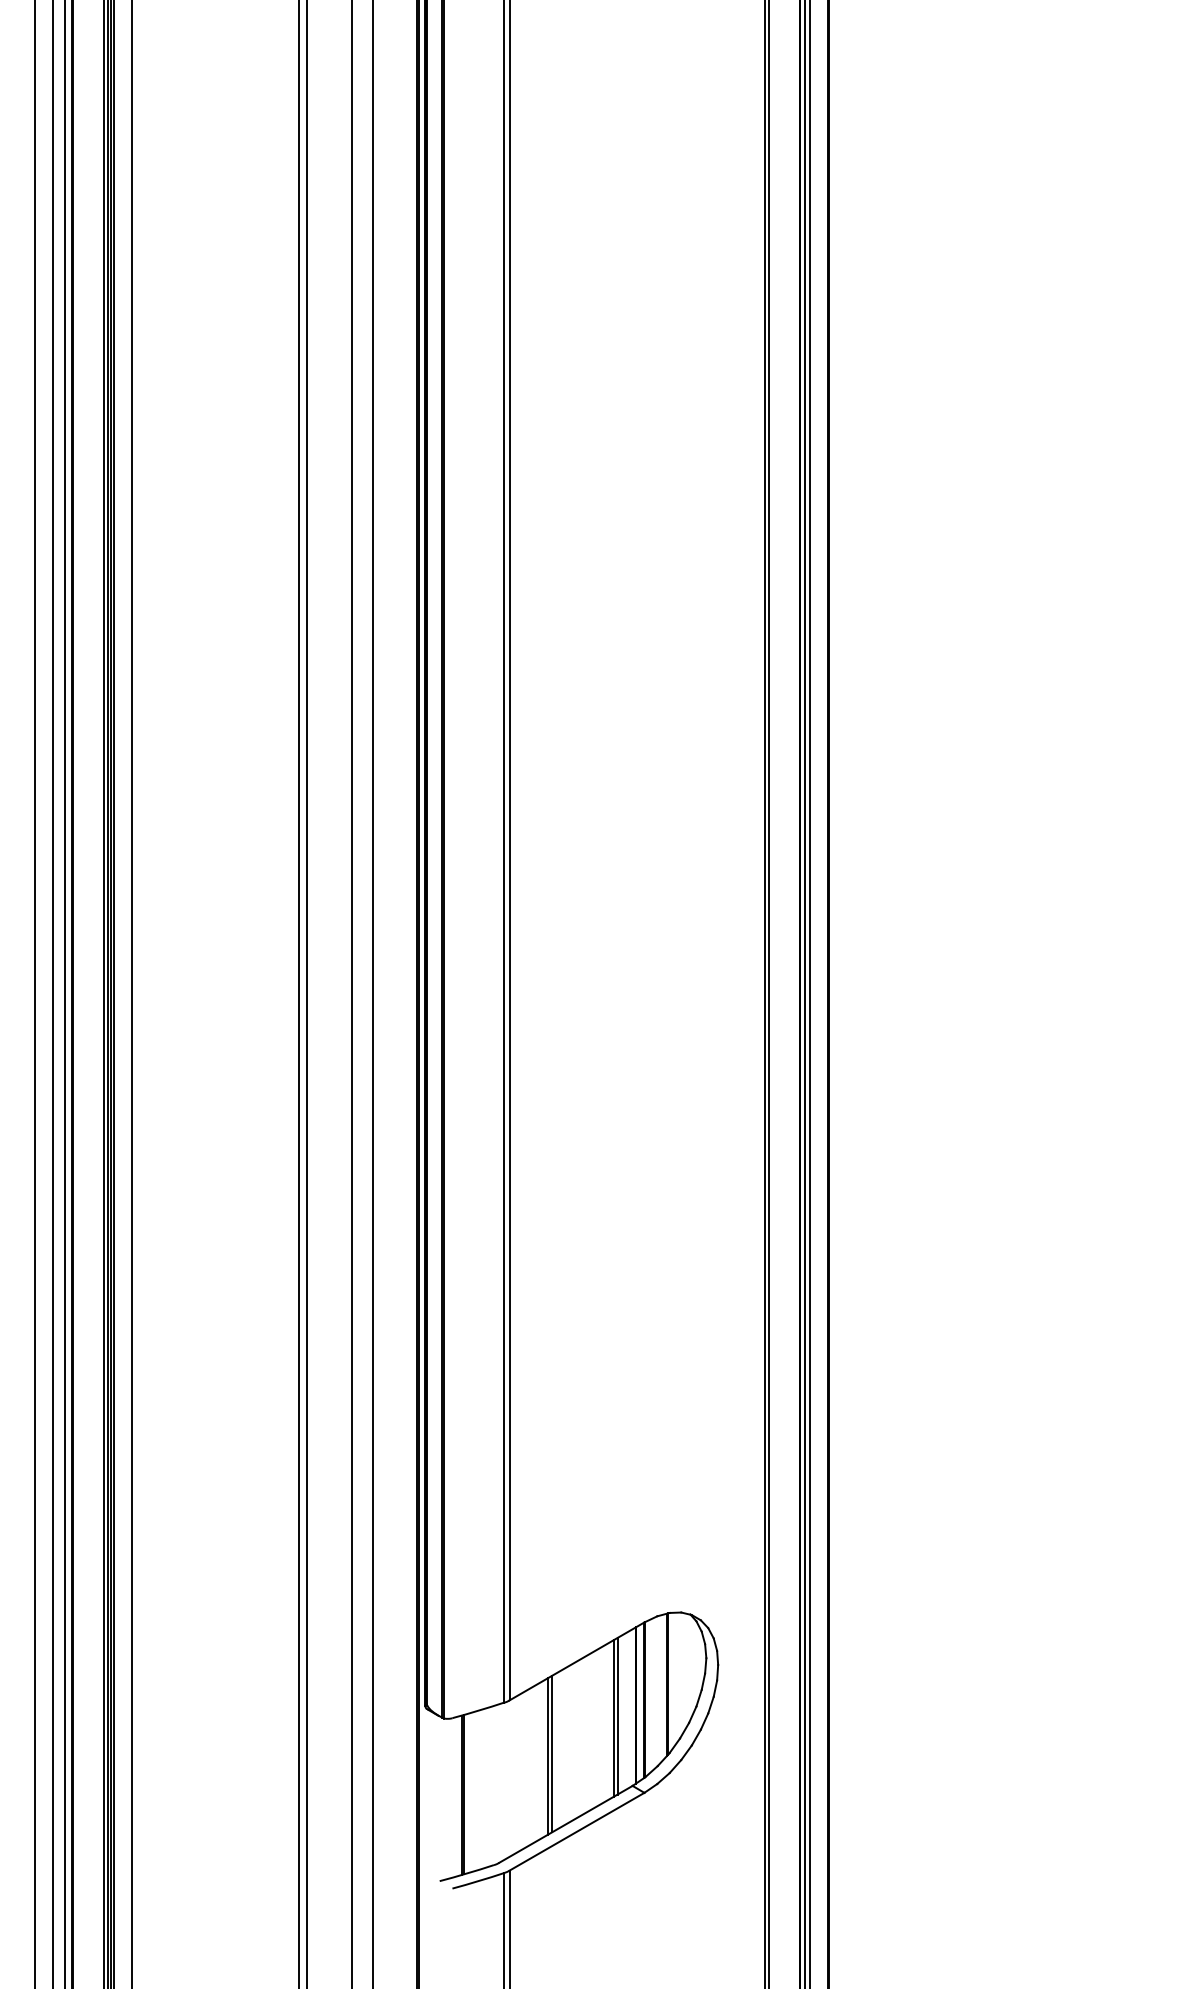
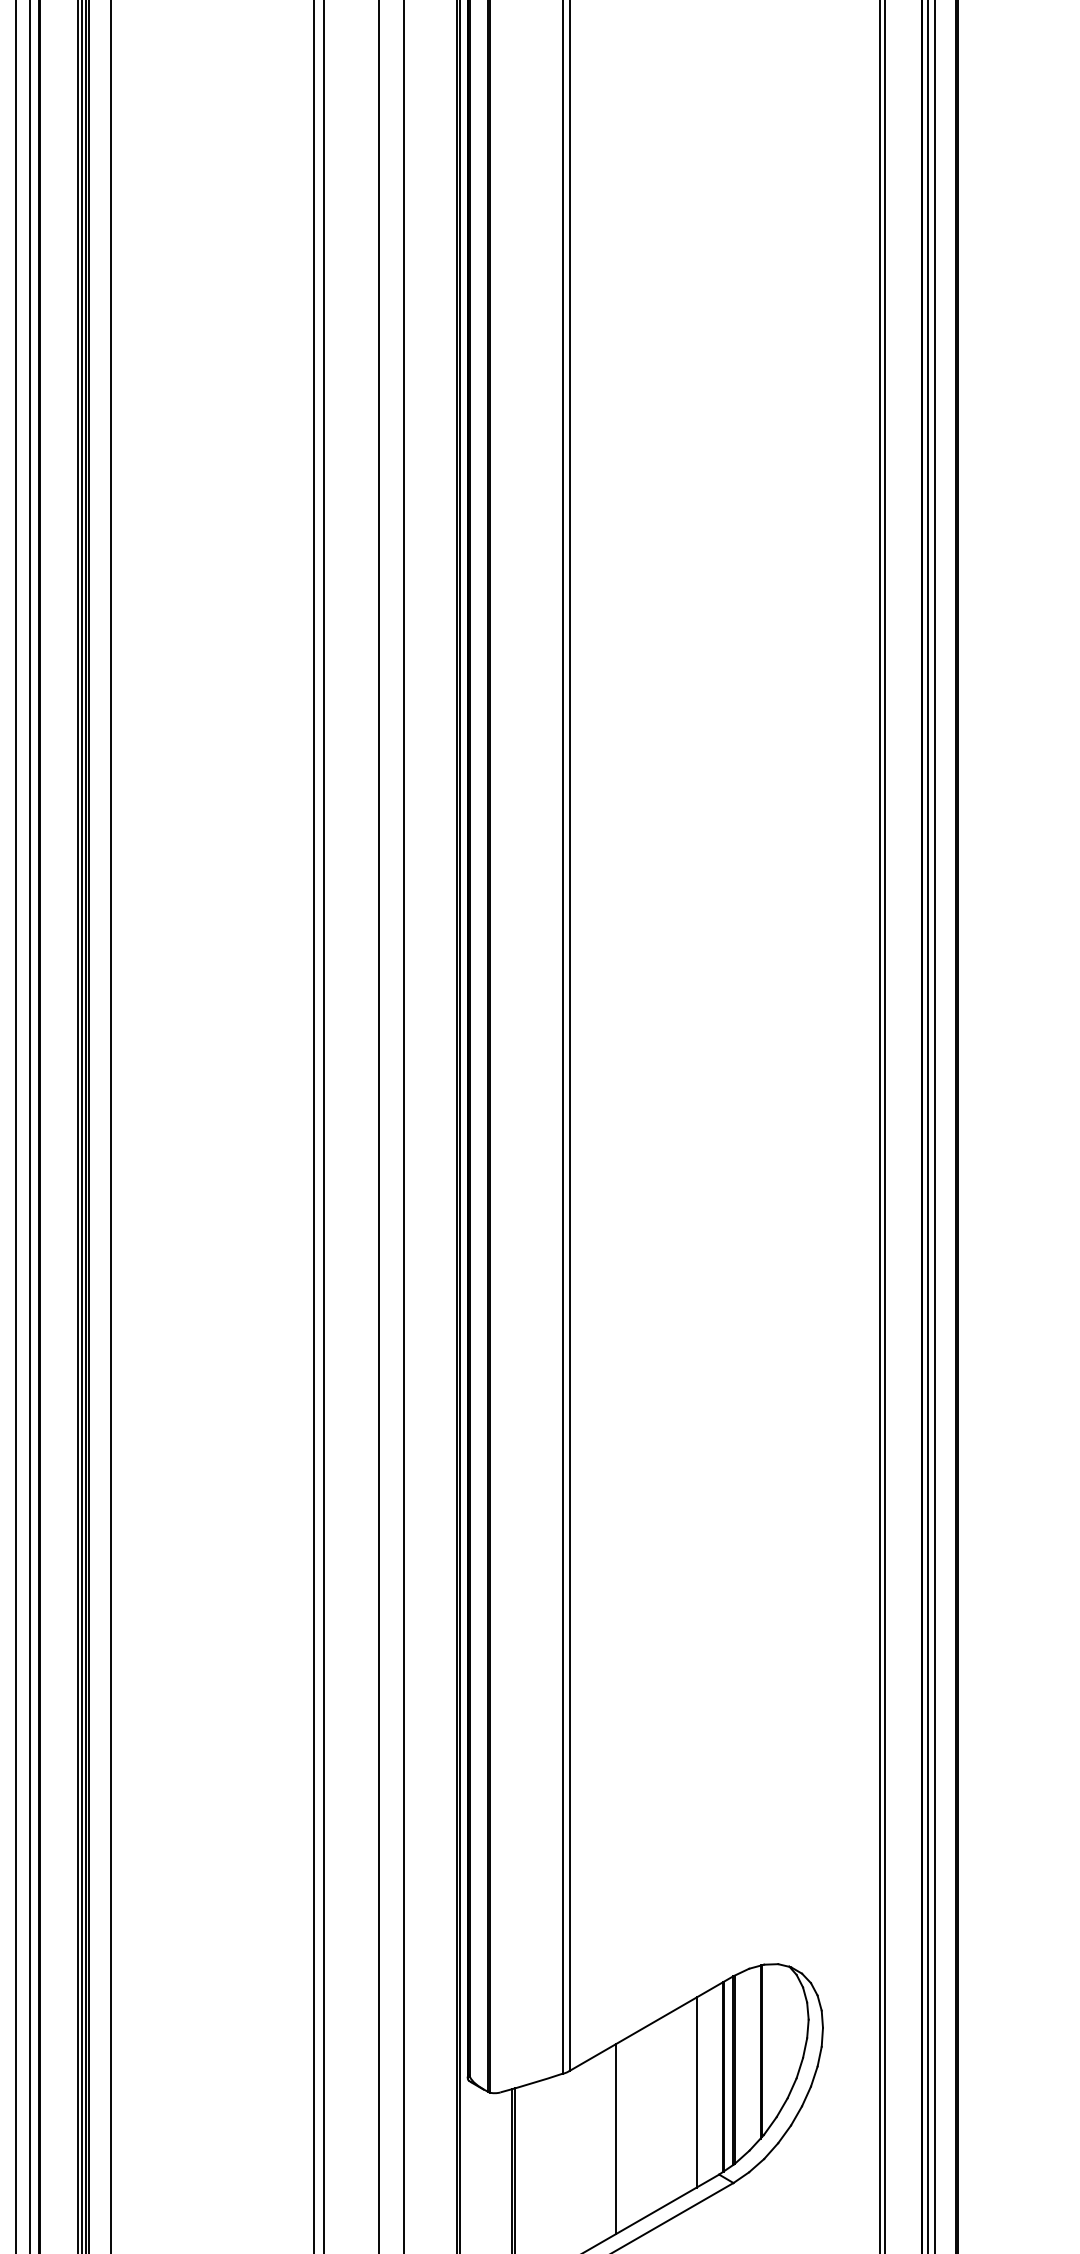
line: (617, 1716) -> (700, 2090), removed
line: (551, 1753) -> (620, 2135), removed

